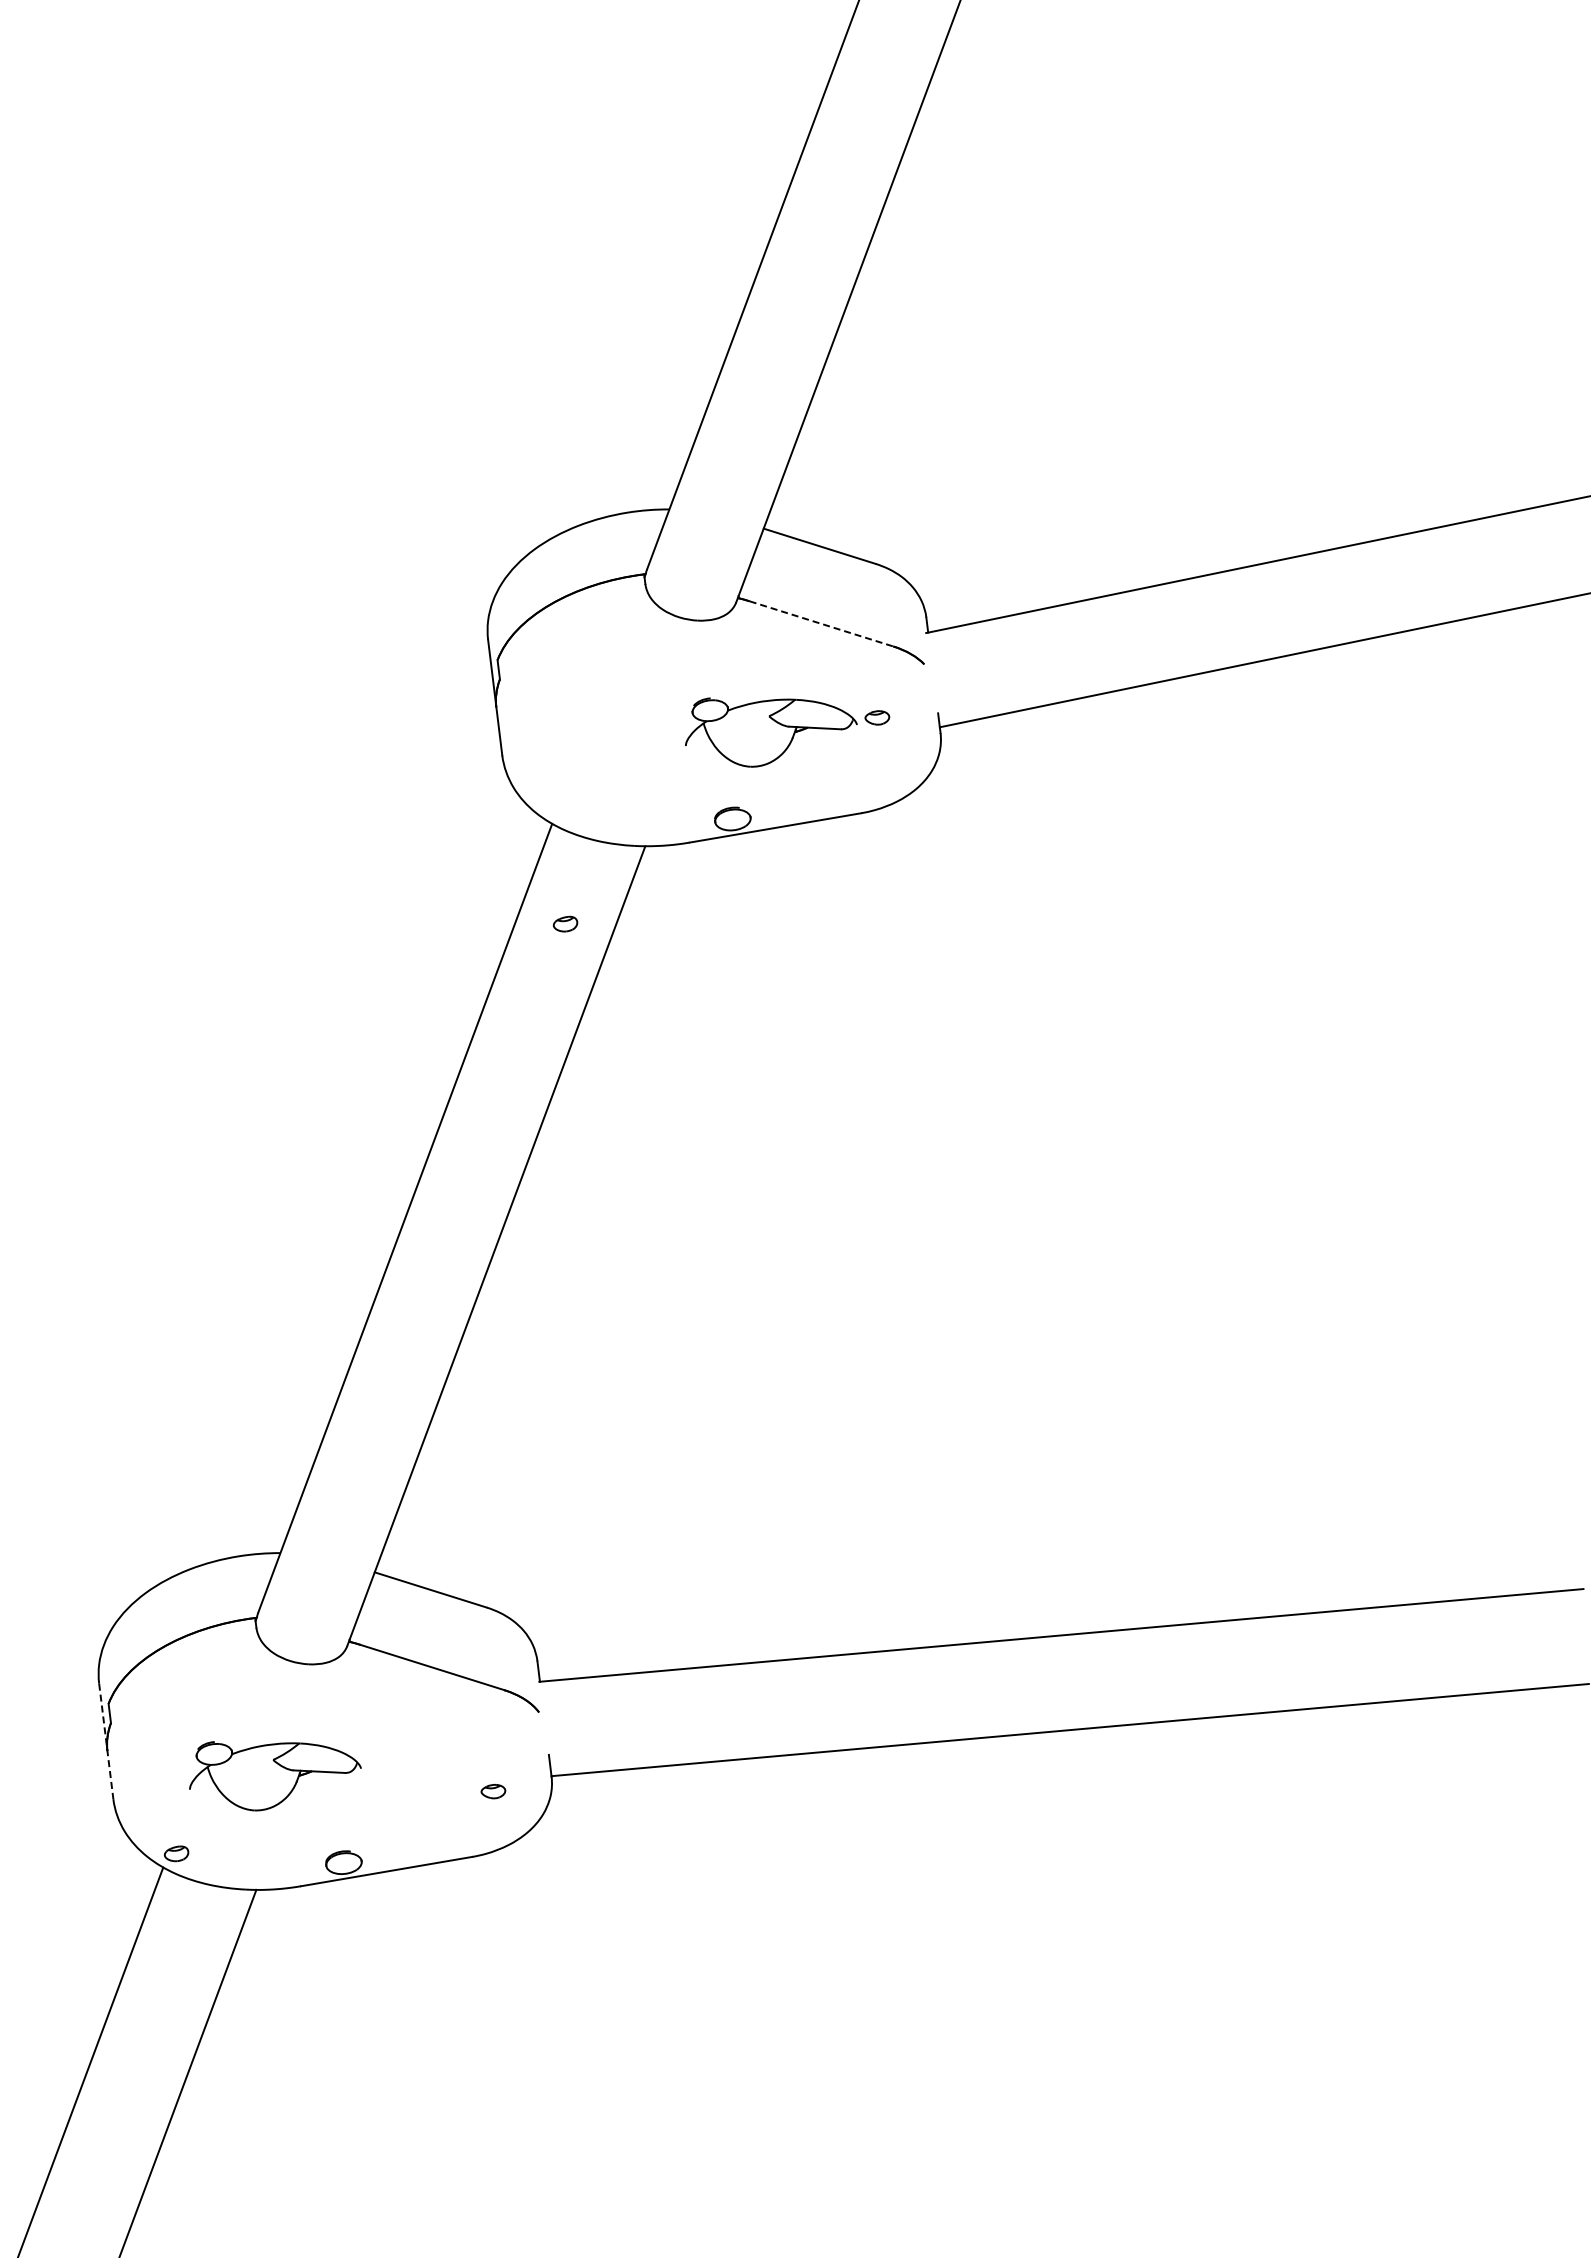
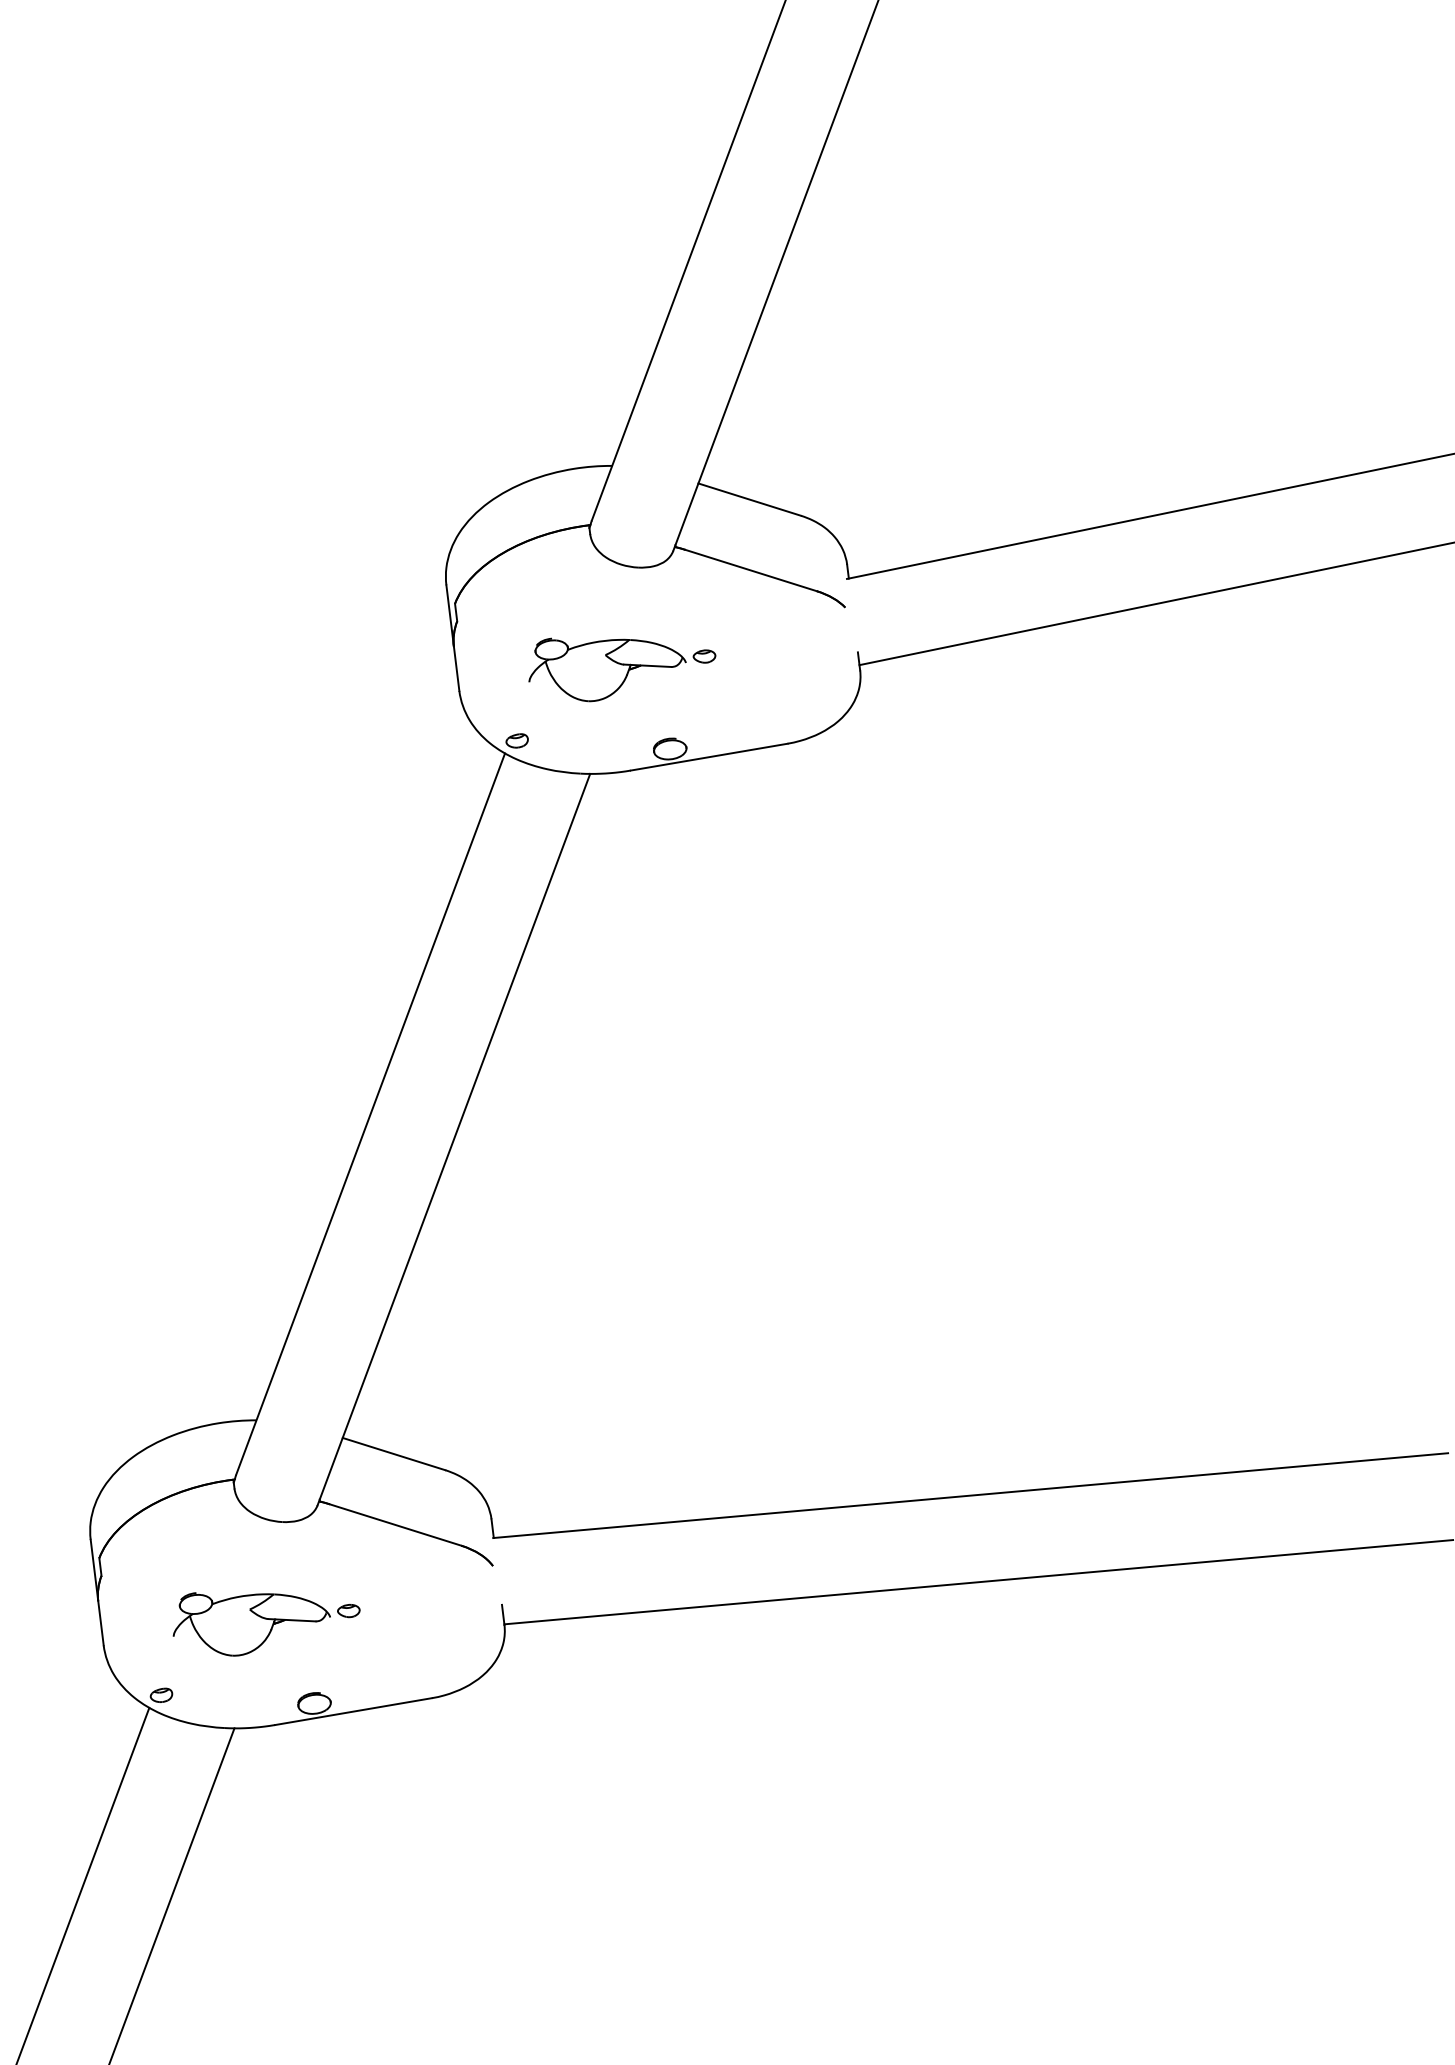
line: (821, 624) -> (751, 571), dashed -> solid
part: (787, 732) -> (622, 669), moved
part: (565, 923) -> (517, 740), moved
line: (106, 1741) -> (97, 1592), dashed -> solid
part: (493, 1791) -> (348, 1610), moved

